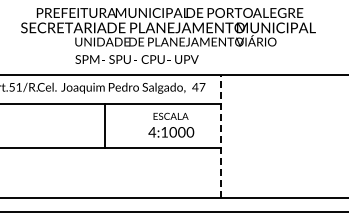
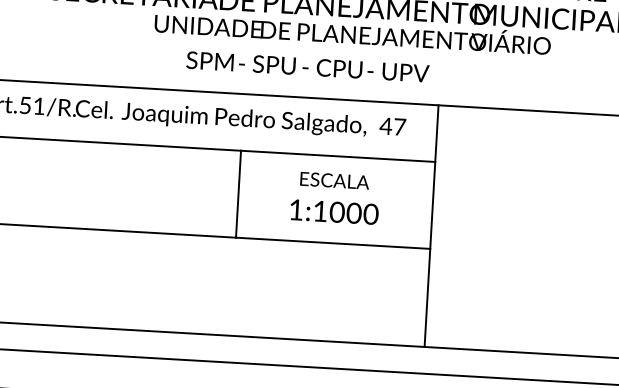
text: (136, 59) -> (306, 66), moved
line: (104, 125) -> (238, 193), moved
text: (152, 132) -> (296, 210), 4:1000 -> 1:1000
line: (221, 136) -> (431, 226), dashed -> solid

